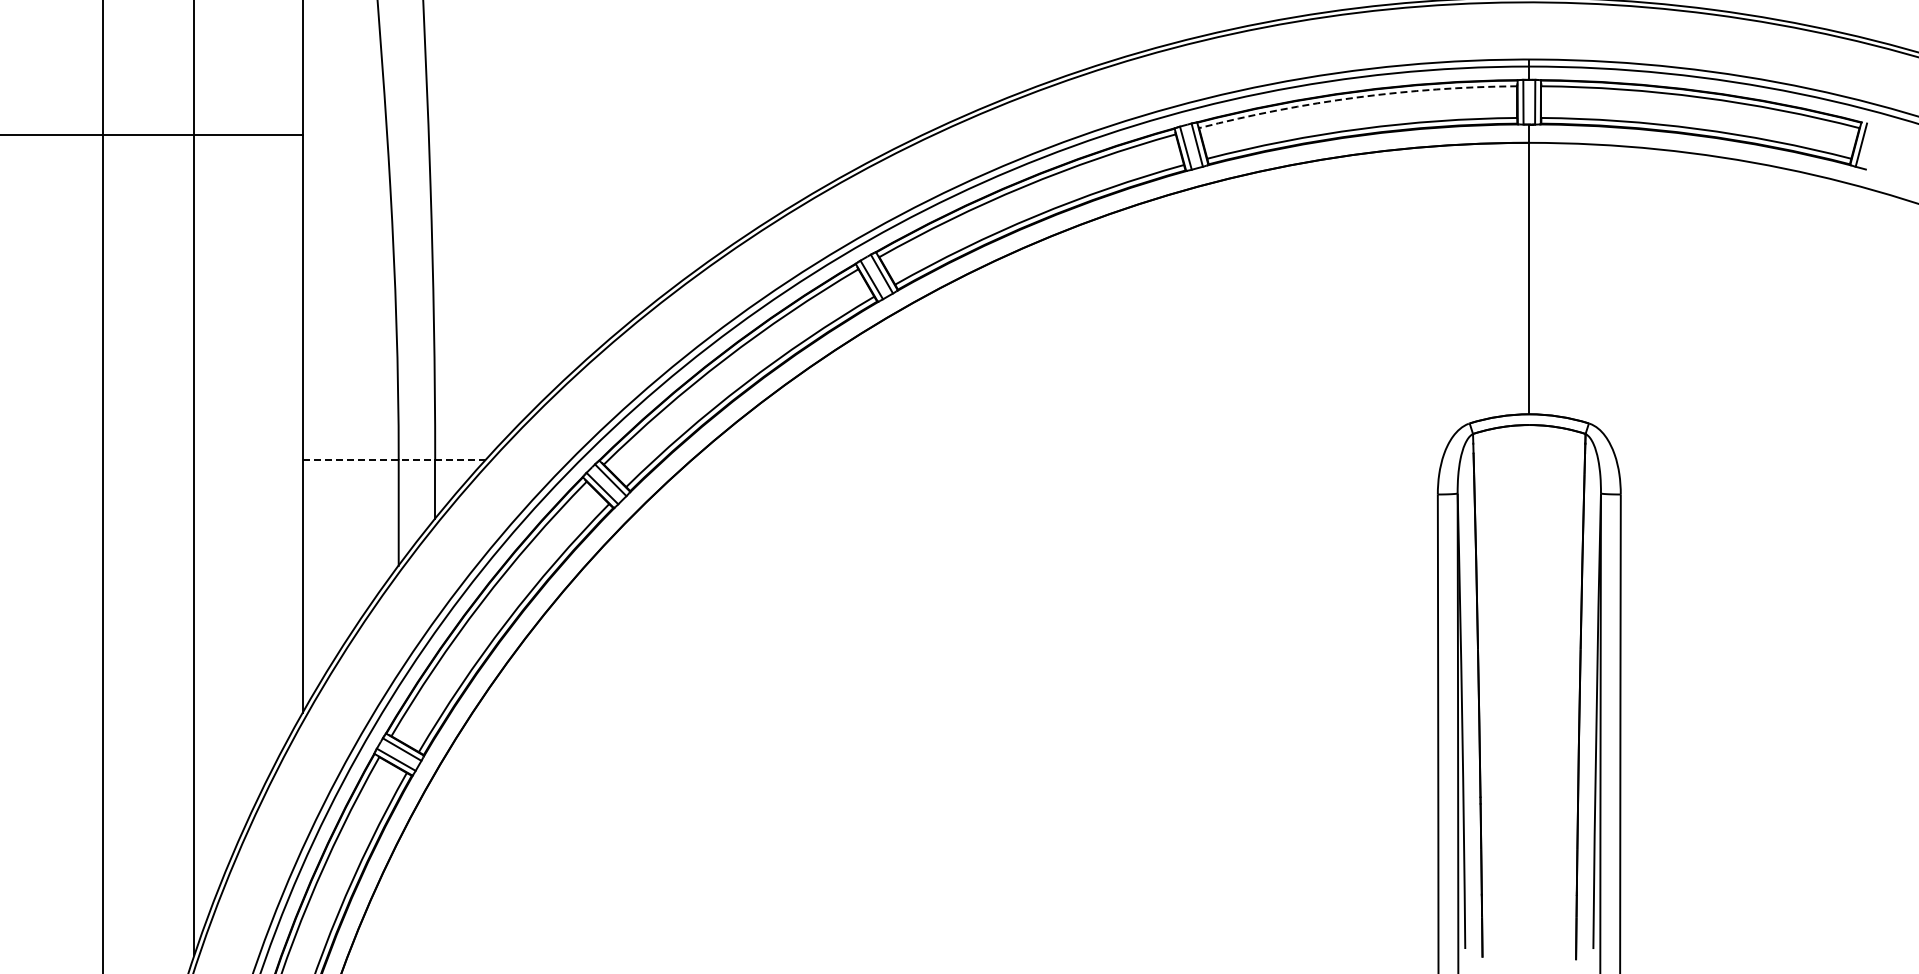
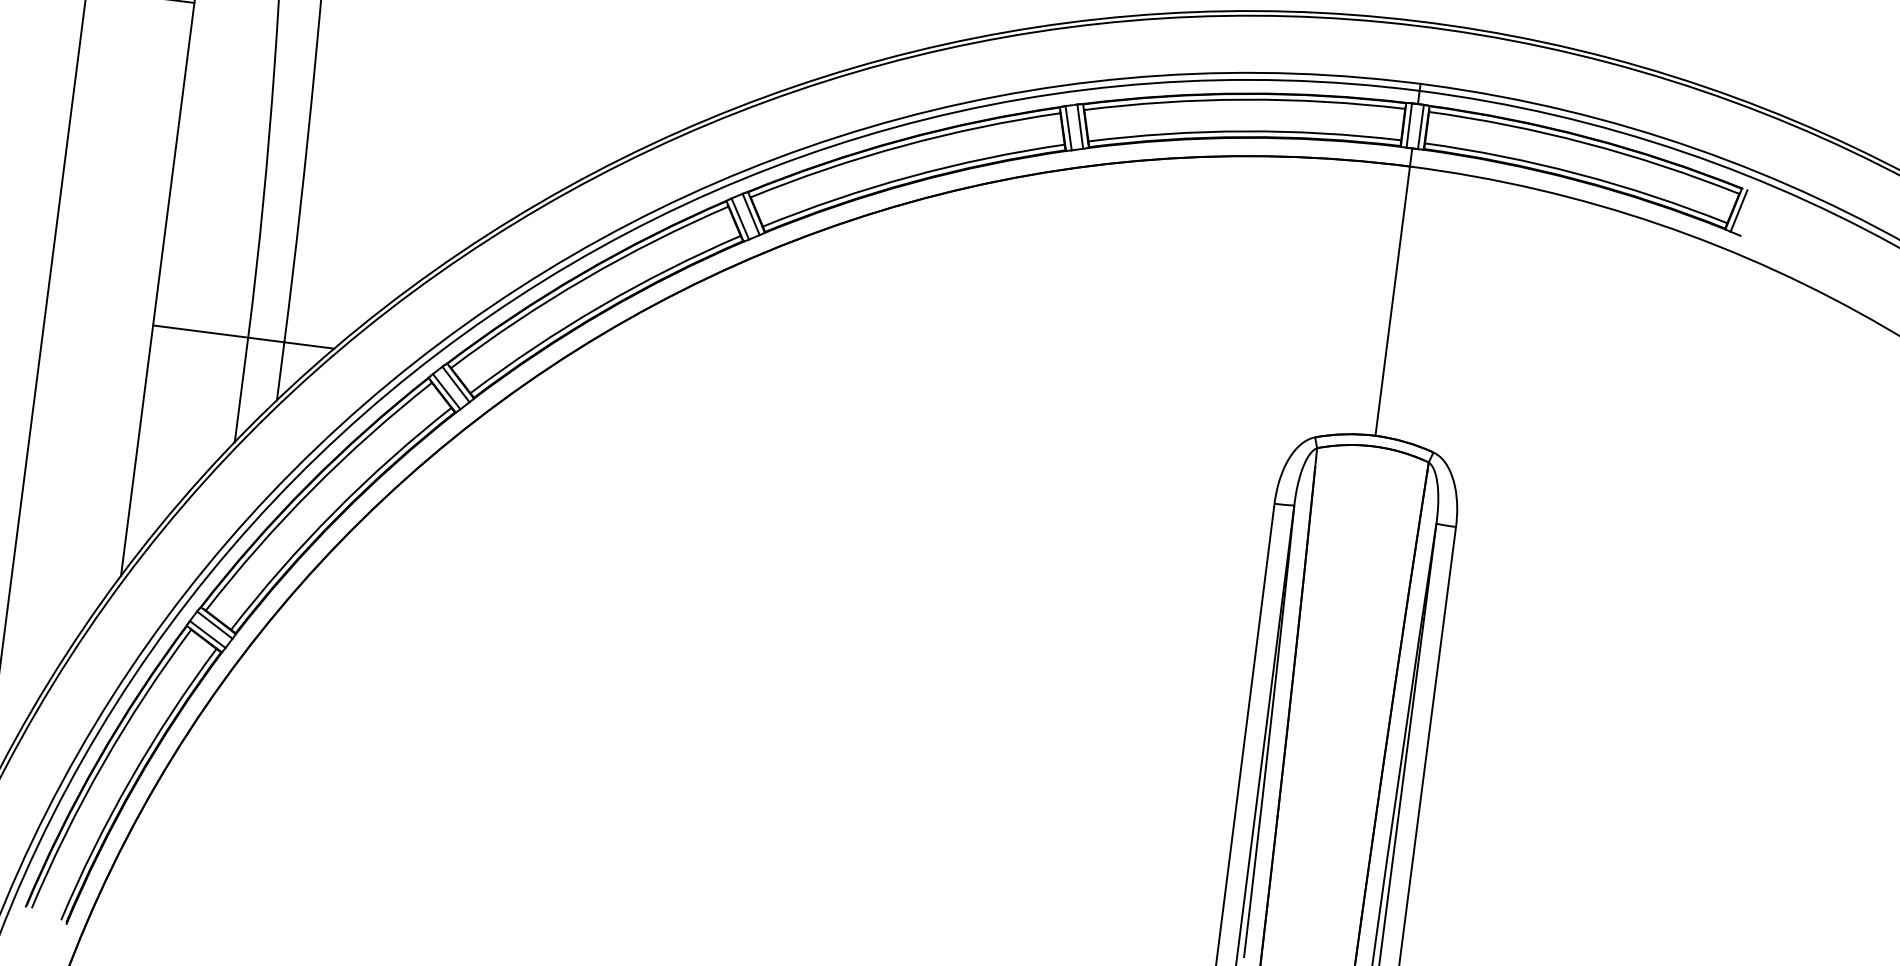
arc: (1356, 97) -> (1244, 99), dashed -> solid
line: (394, 460) -> (243, 337), dashed -> solid

